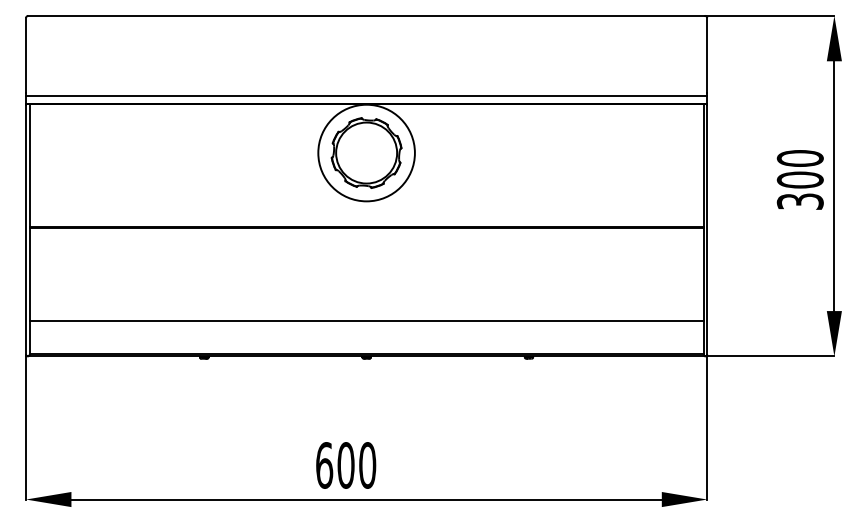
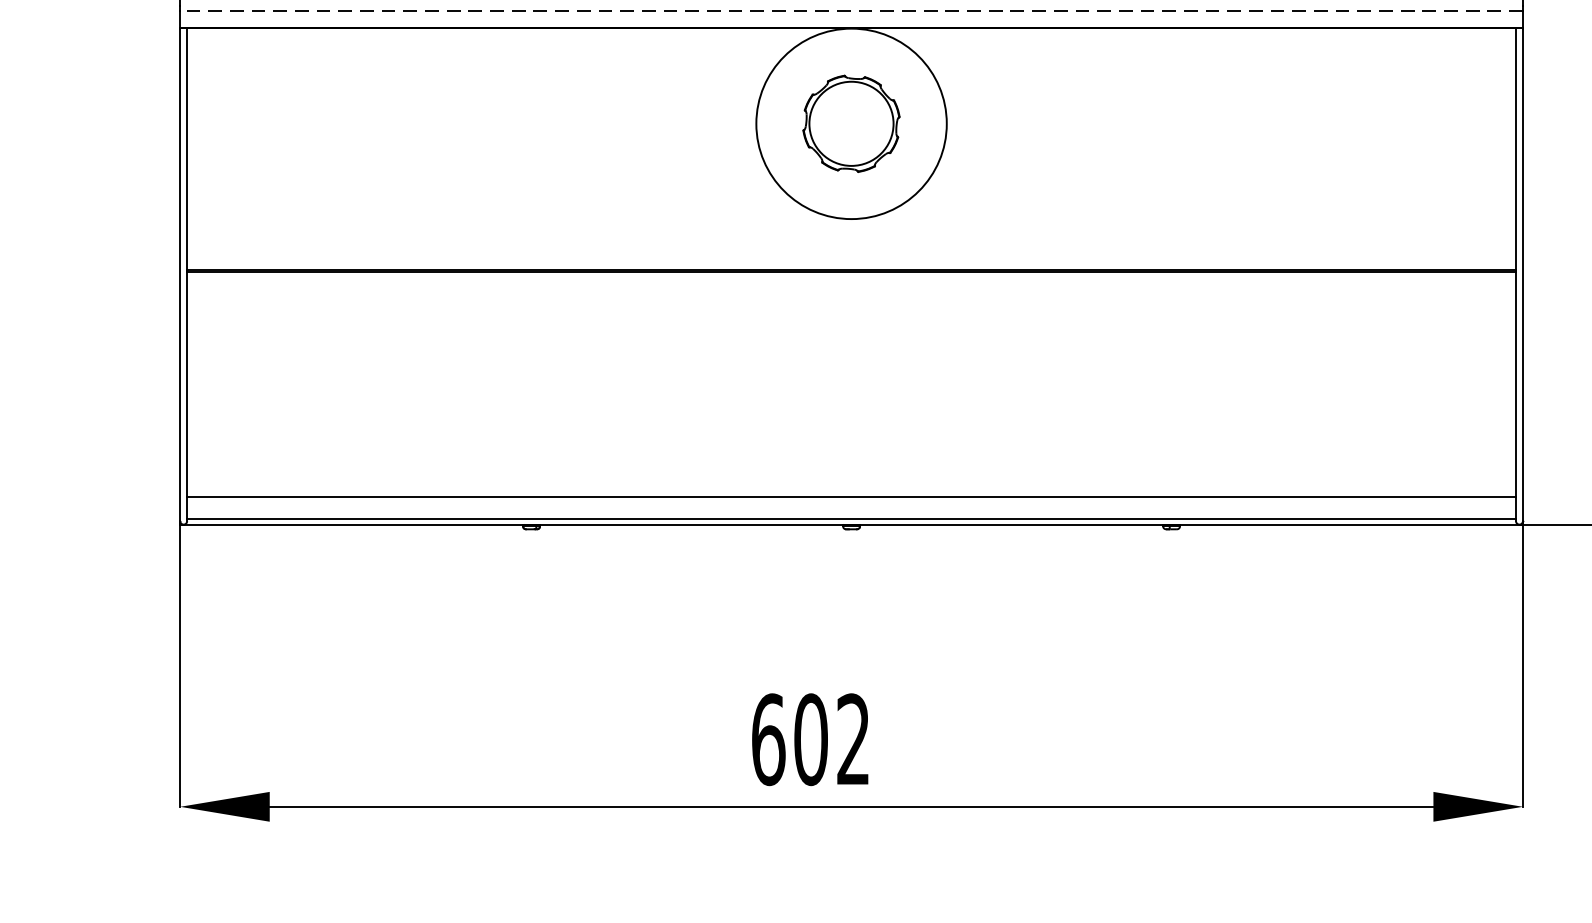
line: (366, 95) -> (851, 10), solid -> dashed
part: (366, 152) -> (851, 122), size x0.7
line: (366, 321) -> (851, 497), moved
text: (367, 465) -> (853, 739), 600 -> 602

